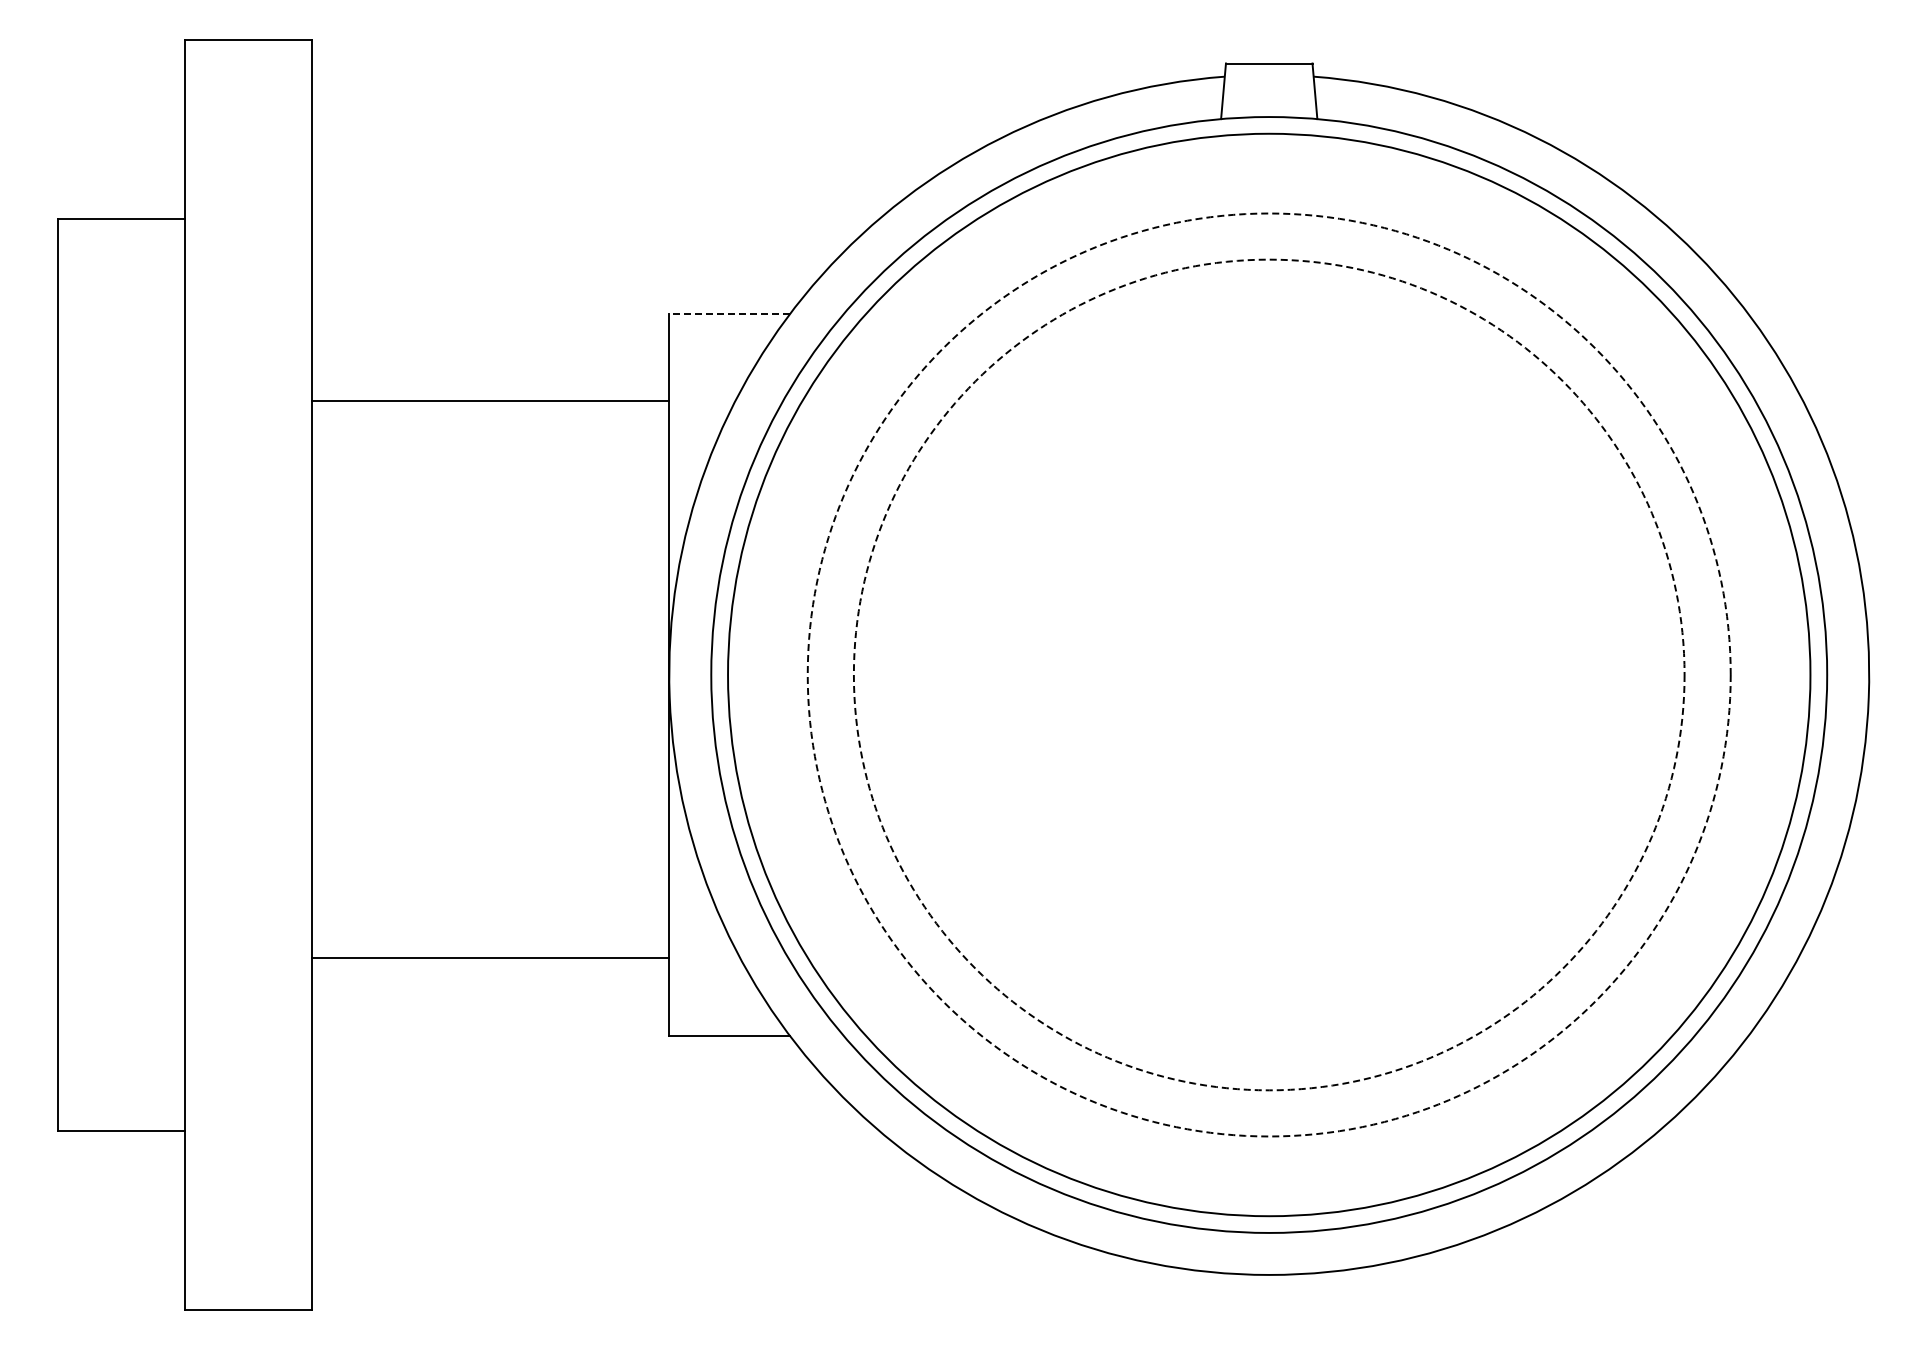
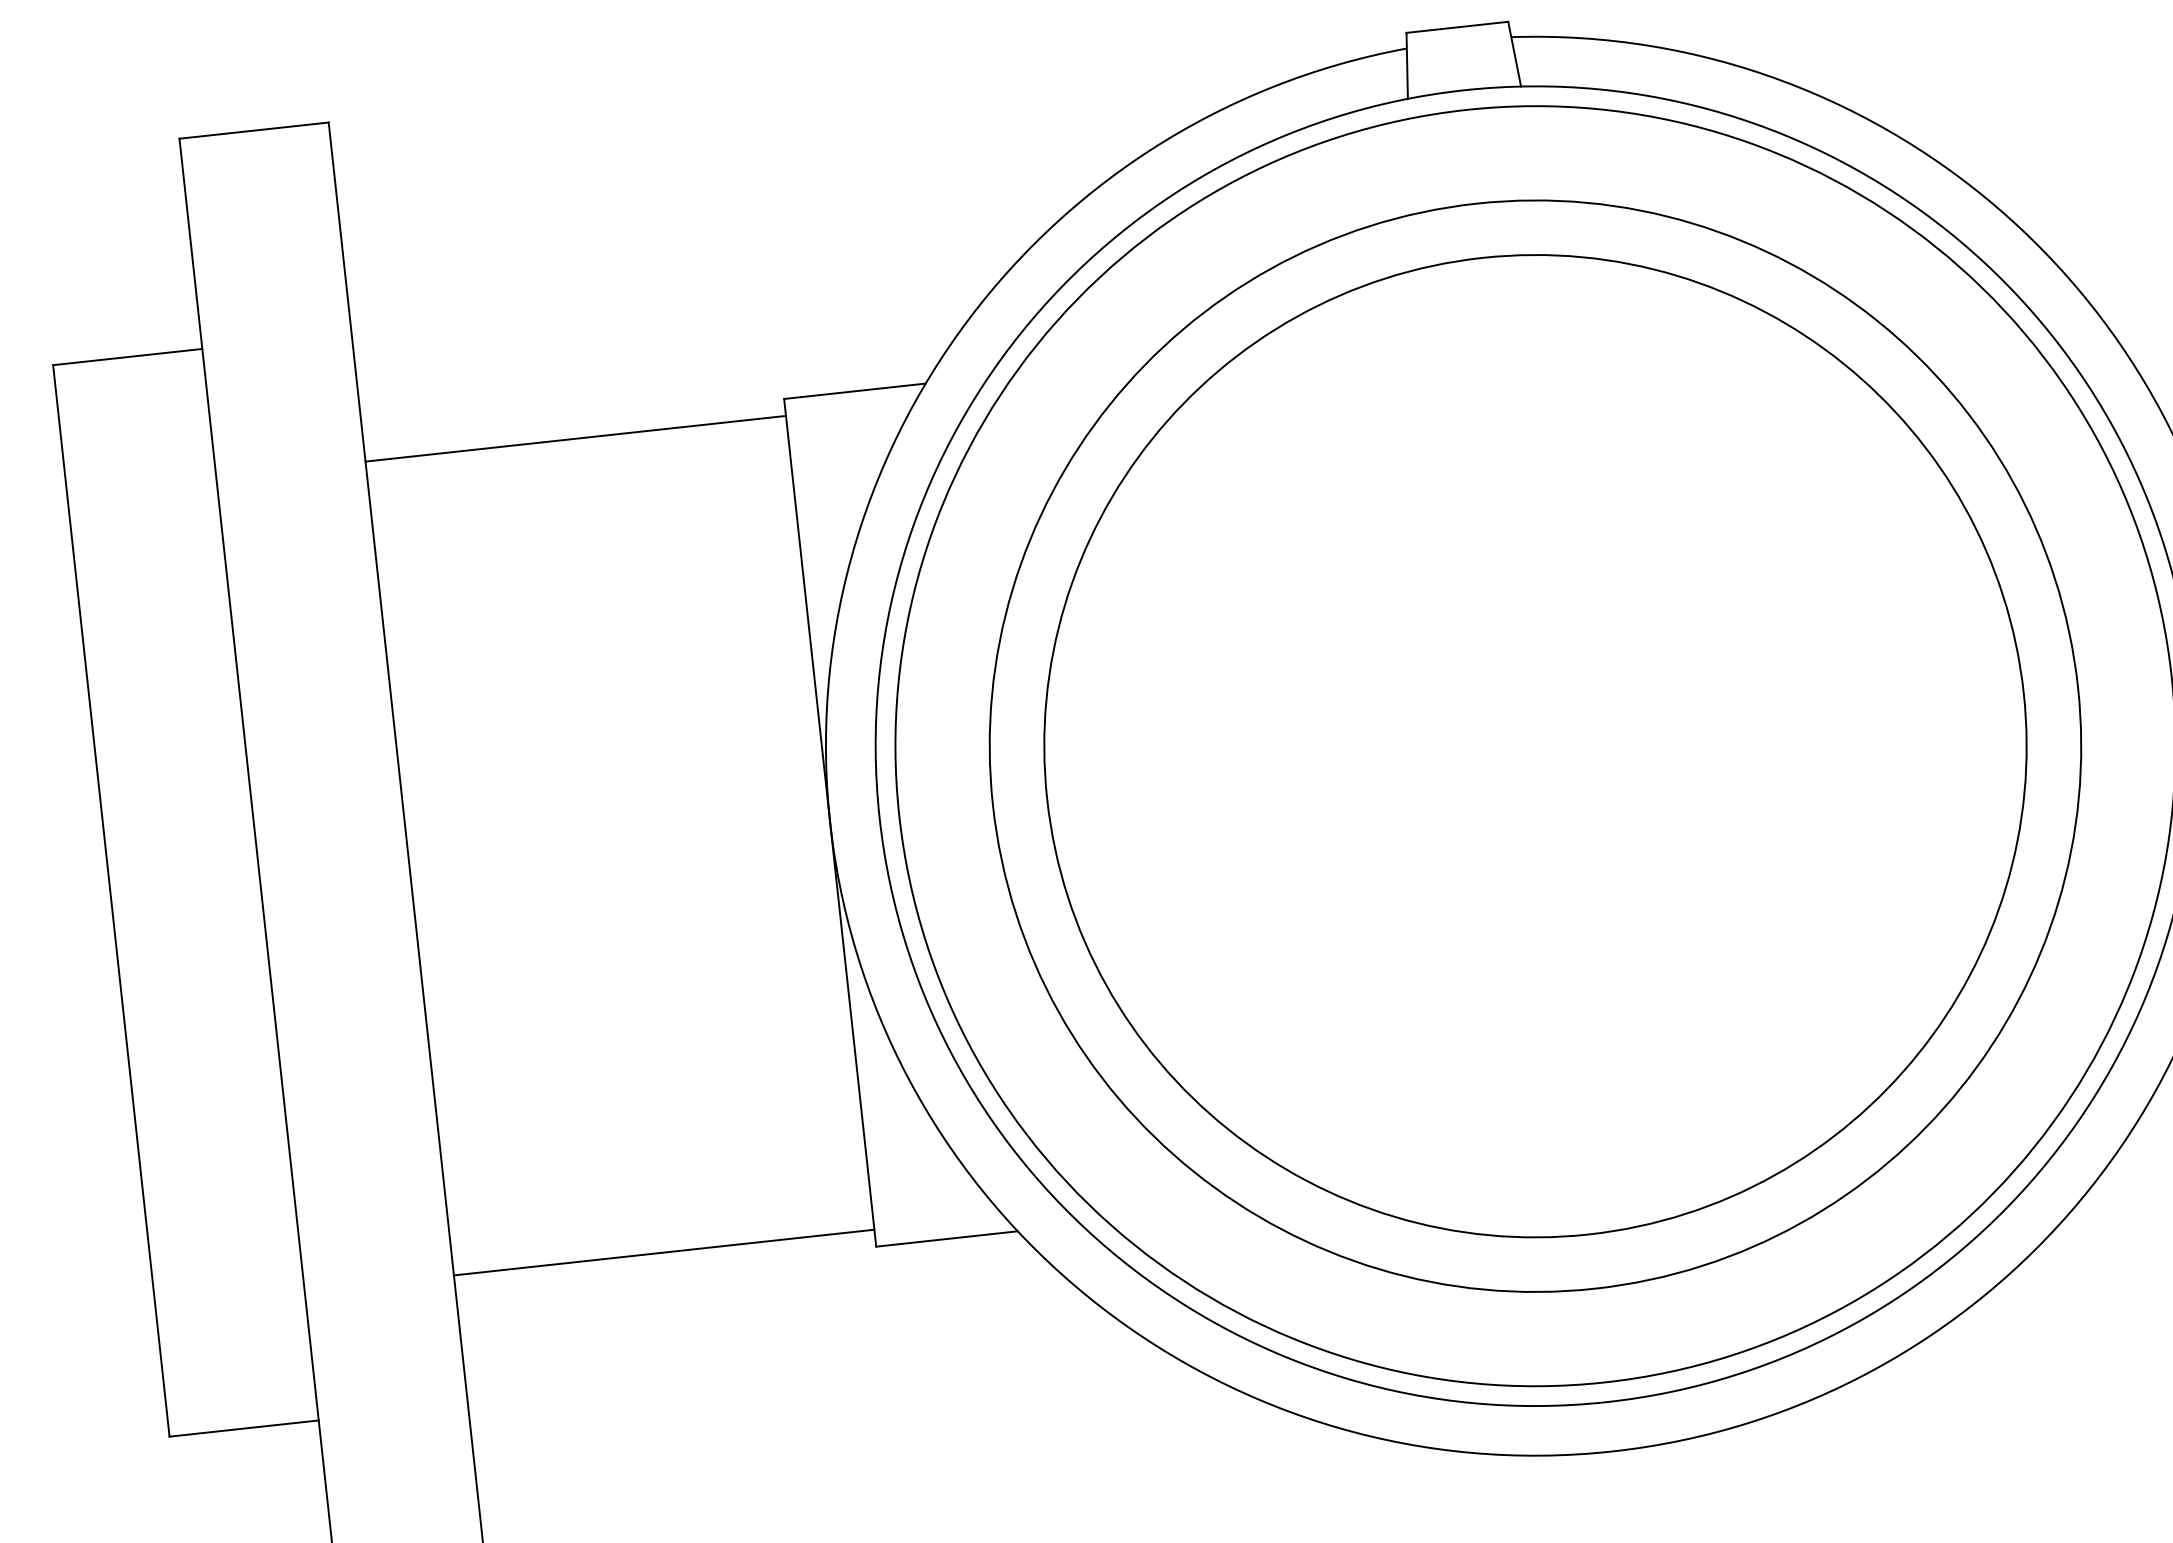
line: (729, 314) -> (854, 391), dashed -> solid
line: (490, 400) -> (575, 438), moved
circle: (1268, 674) -> (1534, 745), dashed -> solid
circle: (1268, 674) -> (1534, 745), dashed -> solid
line: (490, 958) -> (664, 1253), moved

